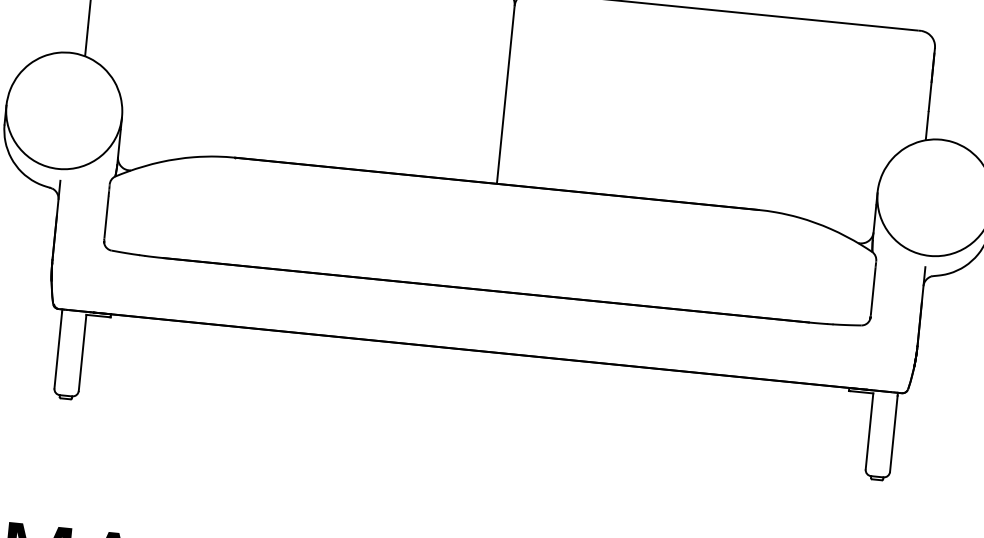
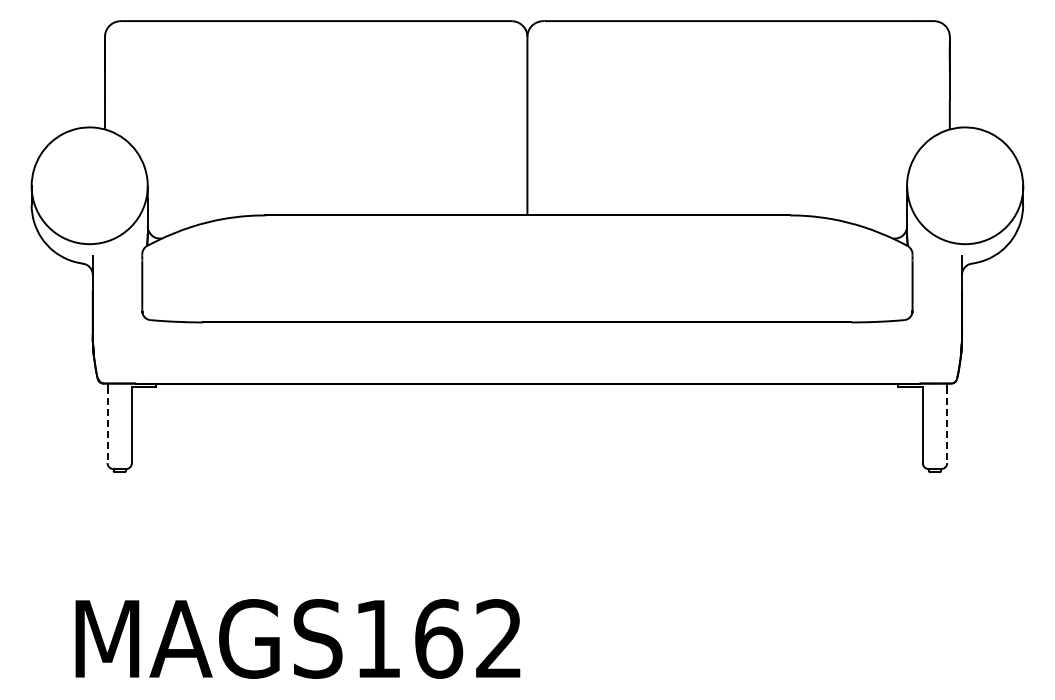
line: (58, 351) -> (107, 425), solid -> dashed
line: (894, 434) -> (947, 425), solid -> dashed

